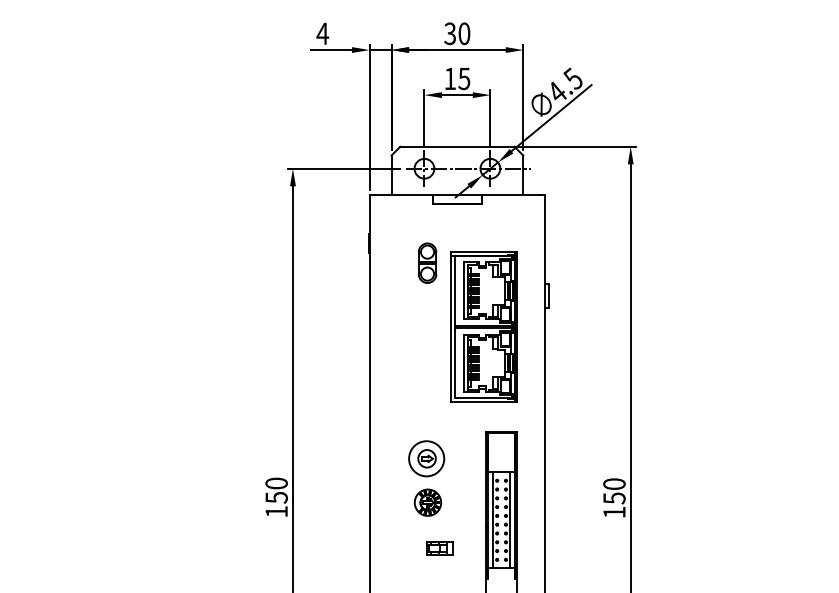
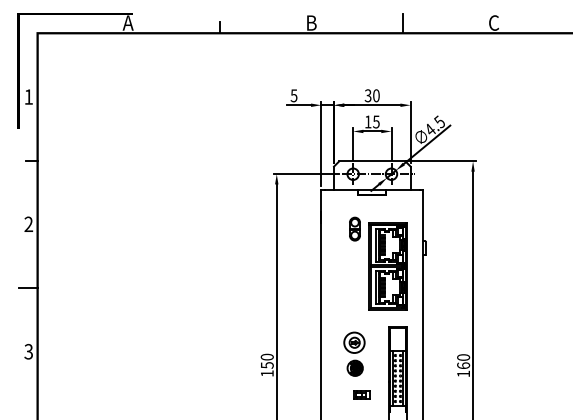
text: (321, 33) -> (293, 95), 4 -> 5
text: (614, 497) -> (463, 365), 150 -> 160

